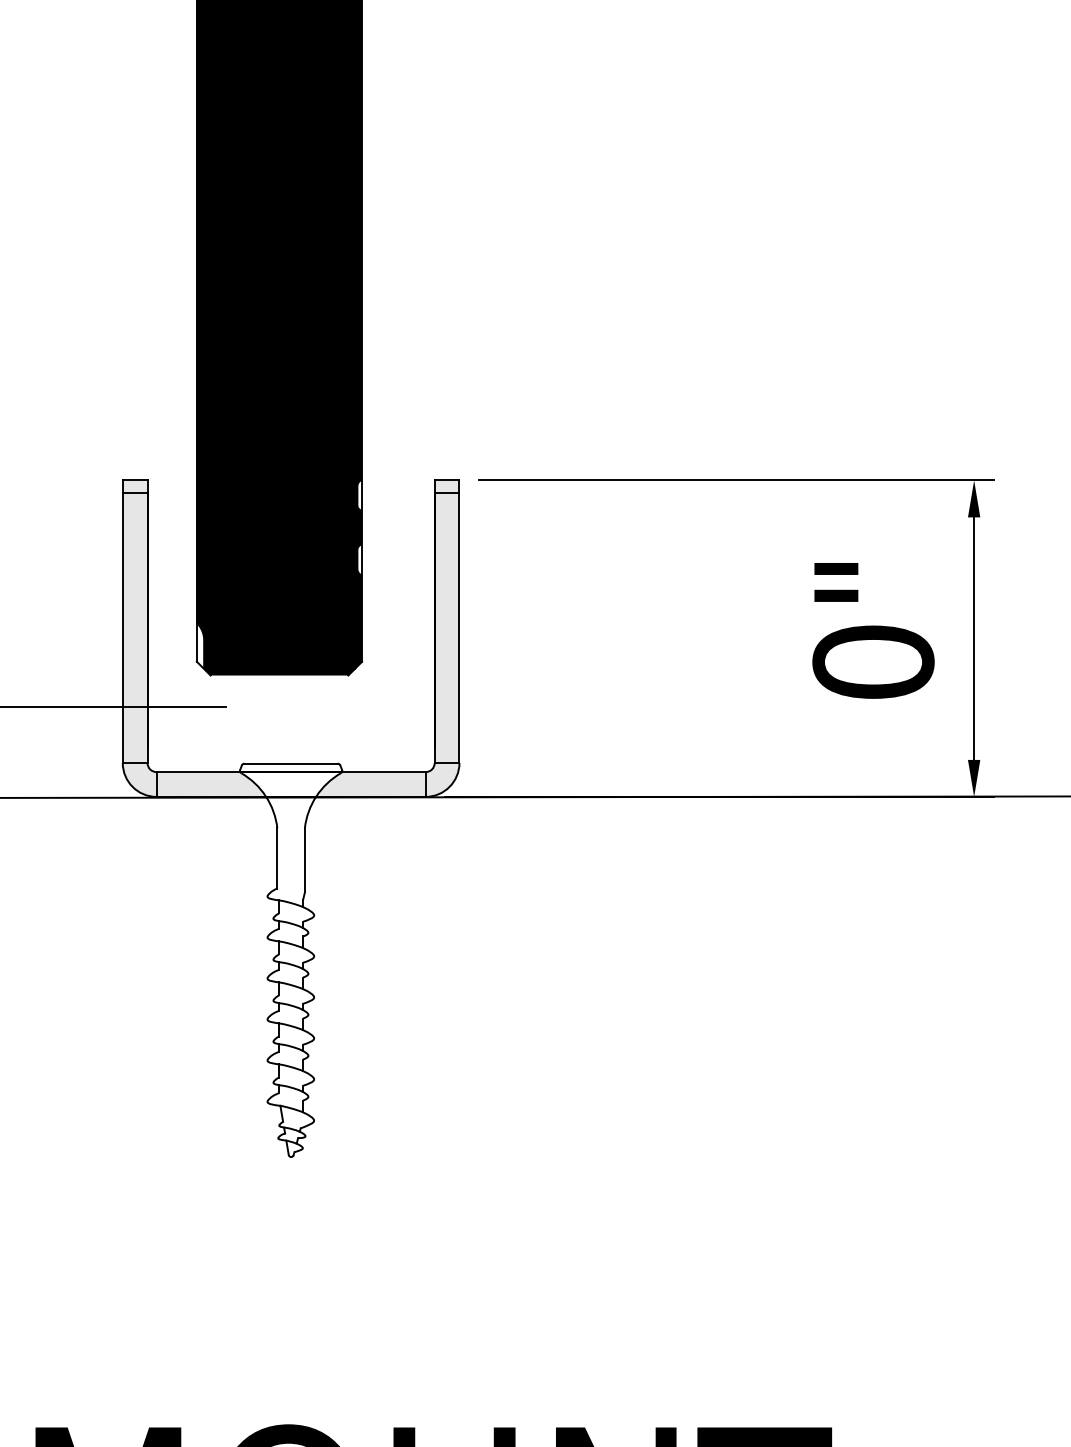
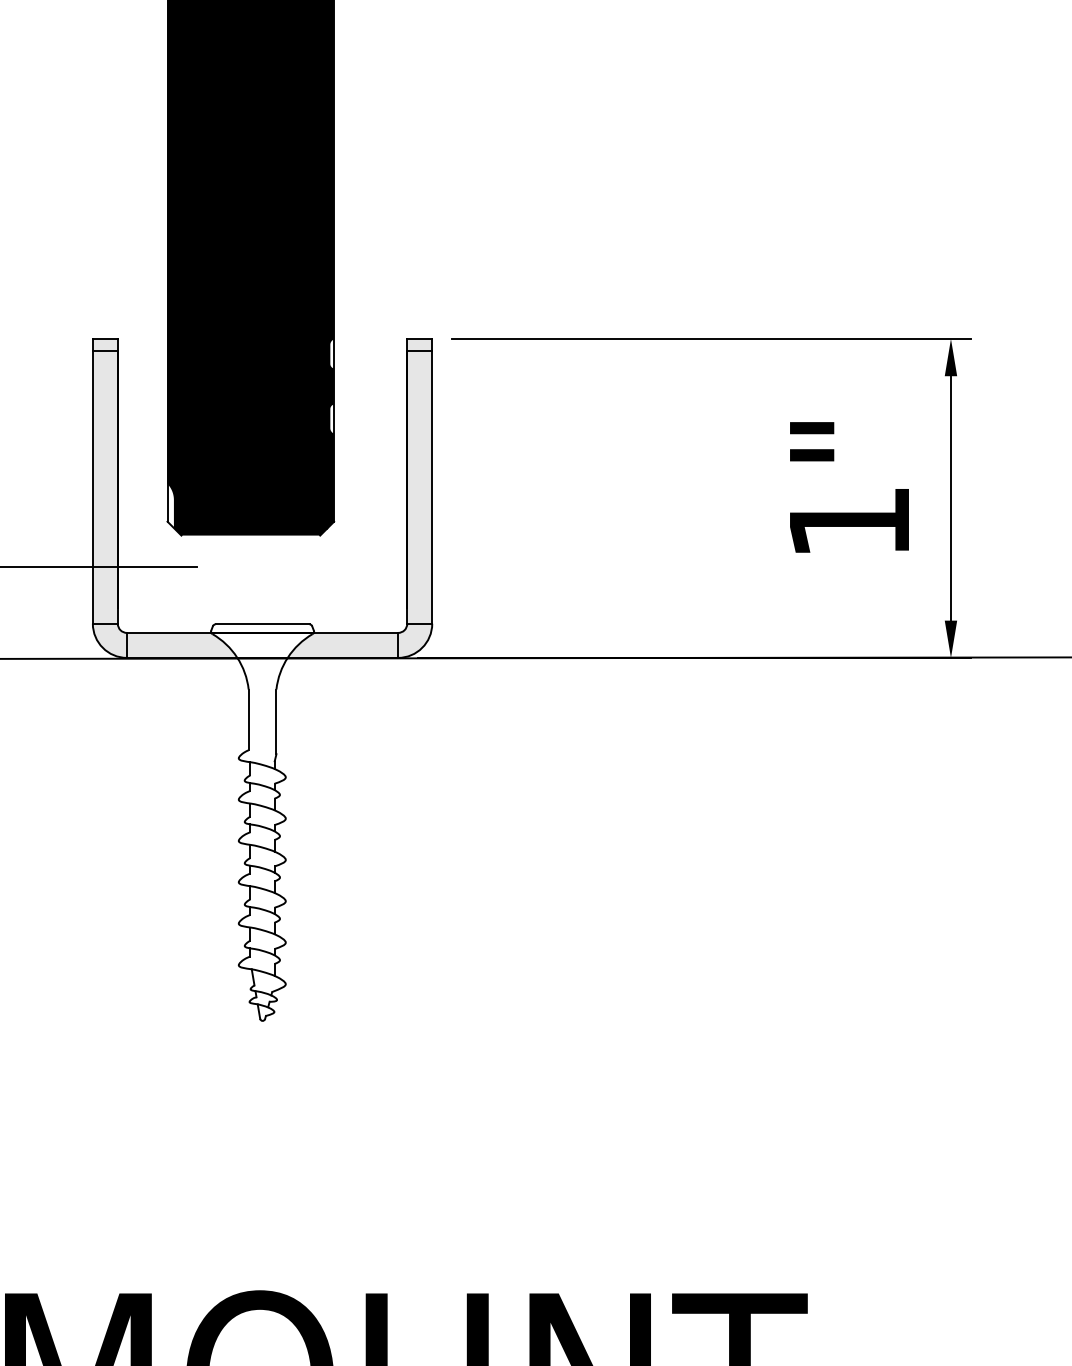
text: (873, 661) -> (849, 521), 0" -> 1"

